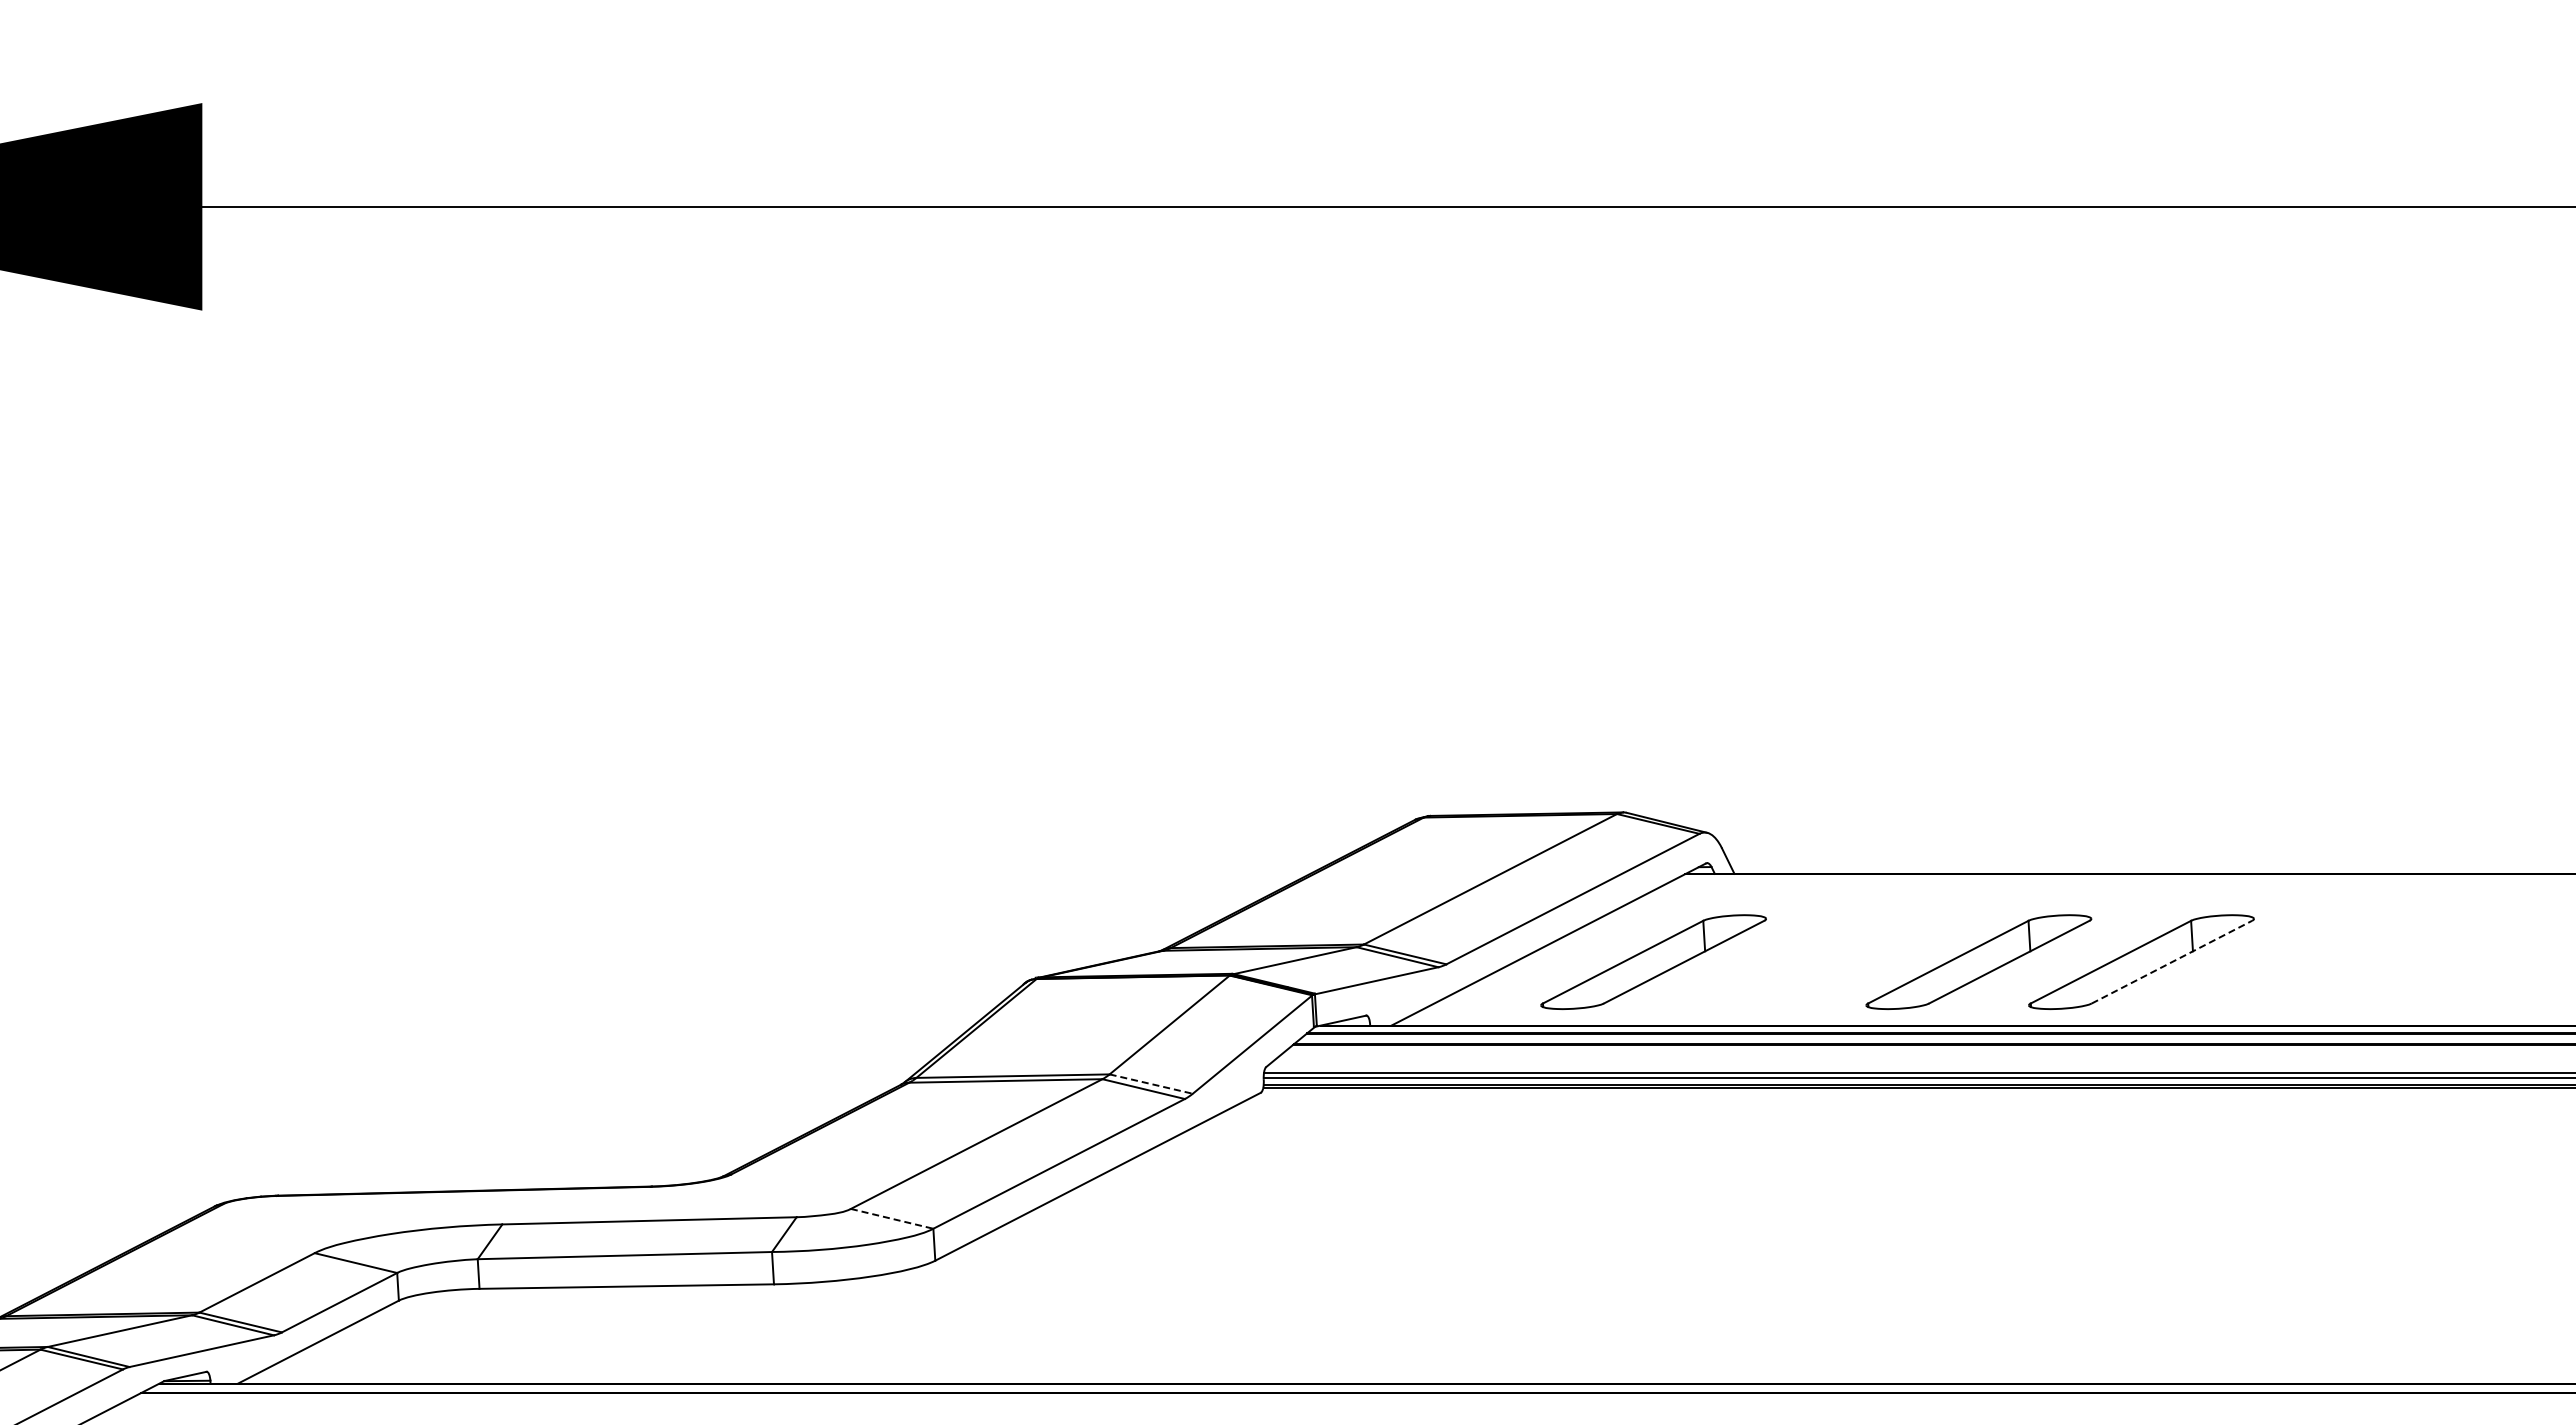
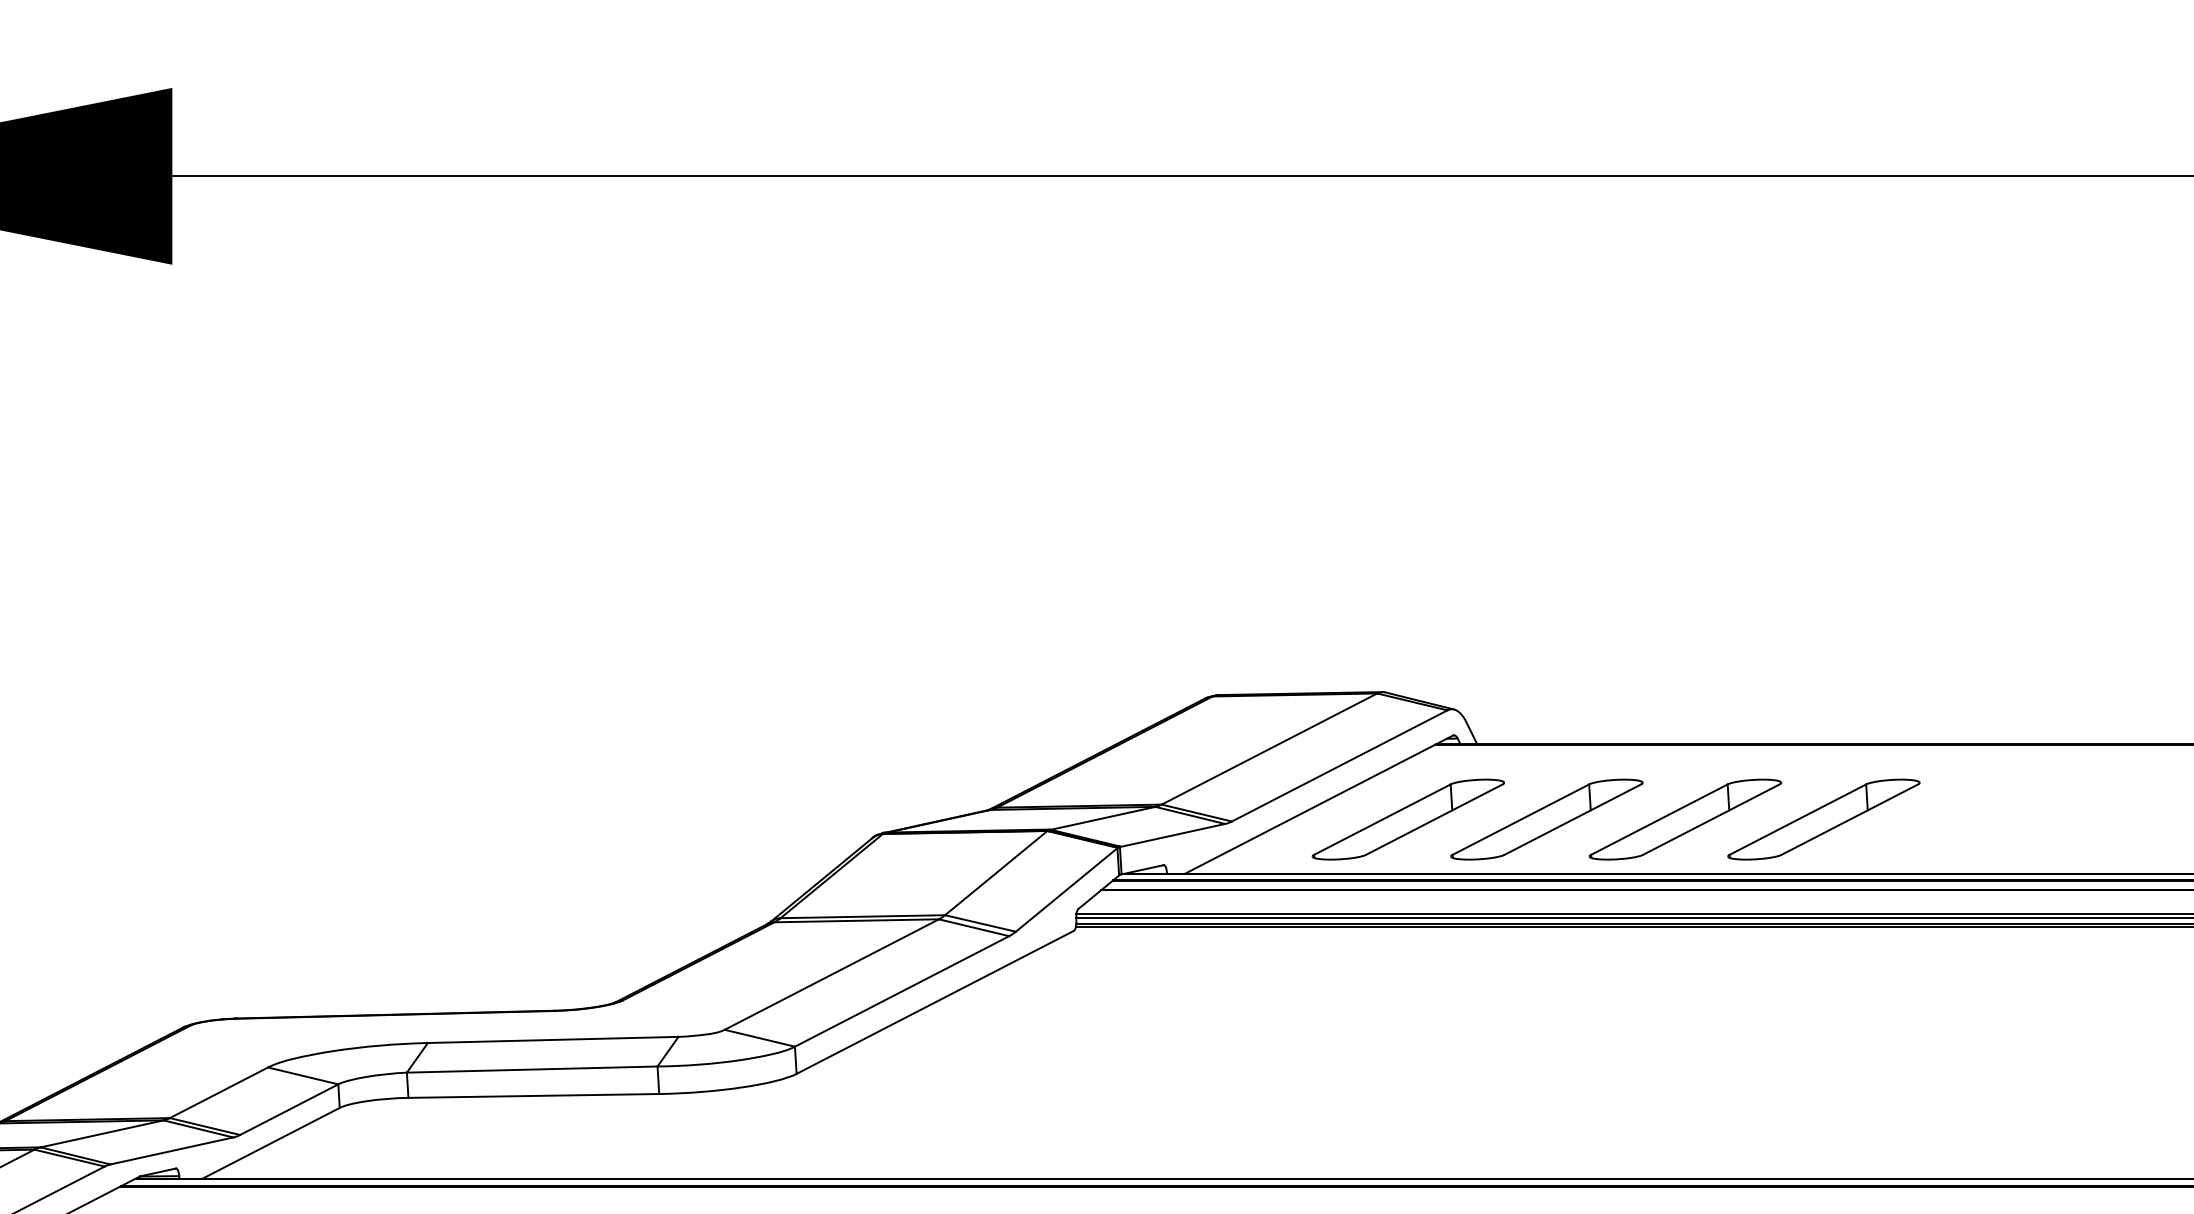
part: (1815, 961) -> (1546, 819), added
line: (2172, 961) -> (1850, 819), dashed -> solid
line: (1151, 1084) -> (980, 923), dashed -> solid
line: (892, 1218) -> (760, 1037), dashed -> solid

